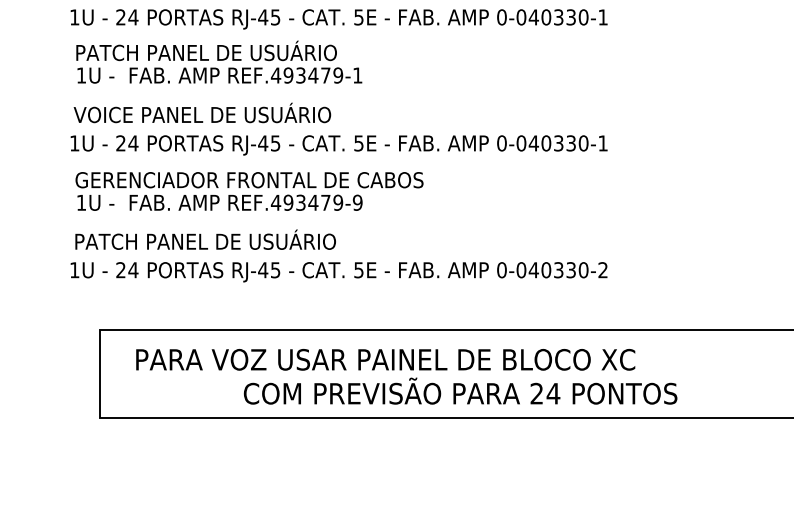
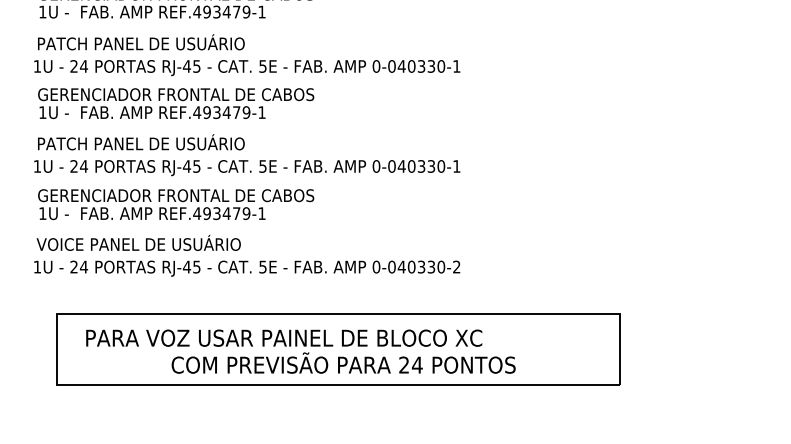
text: (249, 51) -> (176, 93), PATCH PANEL DE USUÁRIO -> GERENCIADOR FRONTAL DE CABOS
text: (204, 113) -> (140, 142), VOICE PANEL DE USUÁRIO -> PATCH PANEL DE USUÁRIO
text: (357, 202) -> (261, 213), REF.493479-9 -> REF.493479-1
text: (204, 239) -> (140, 242), PATCH PANEL DE USUÁRIO -> VOICE PANEL DE USUÁRIO

